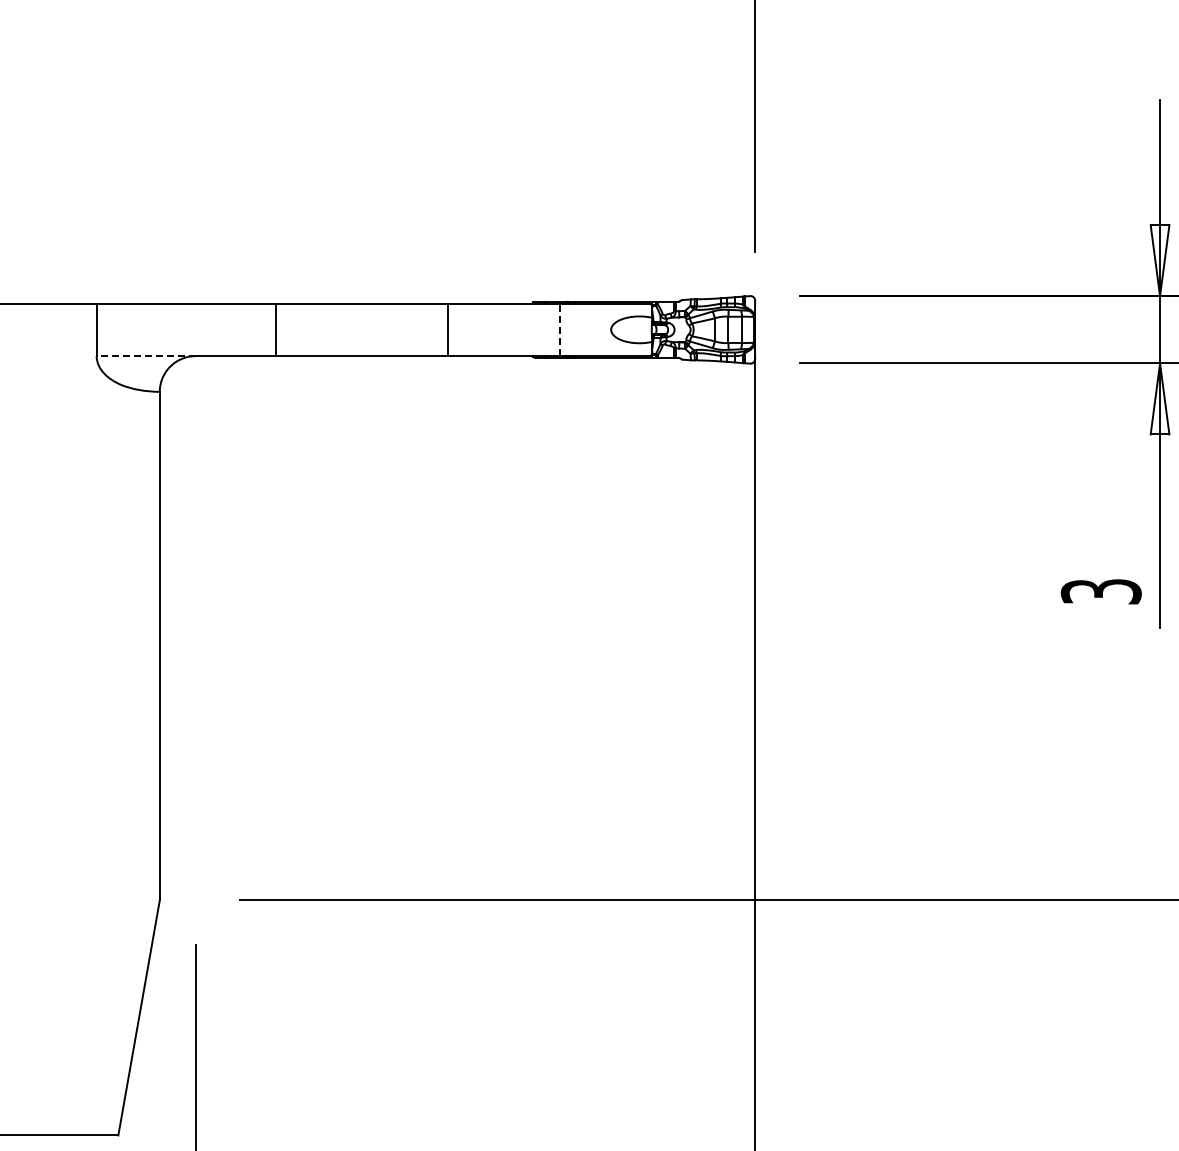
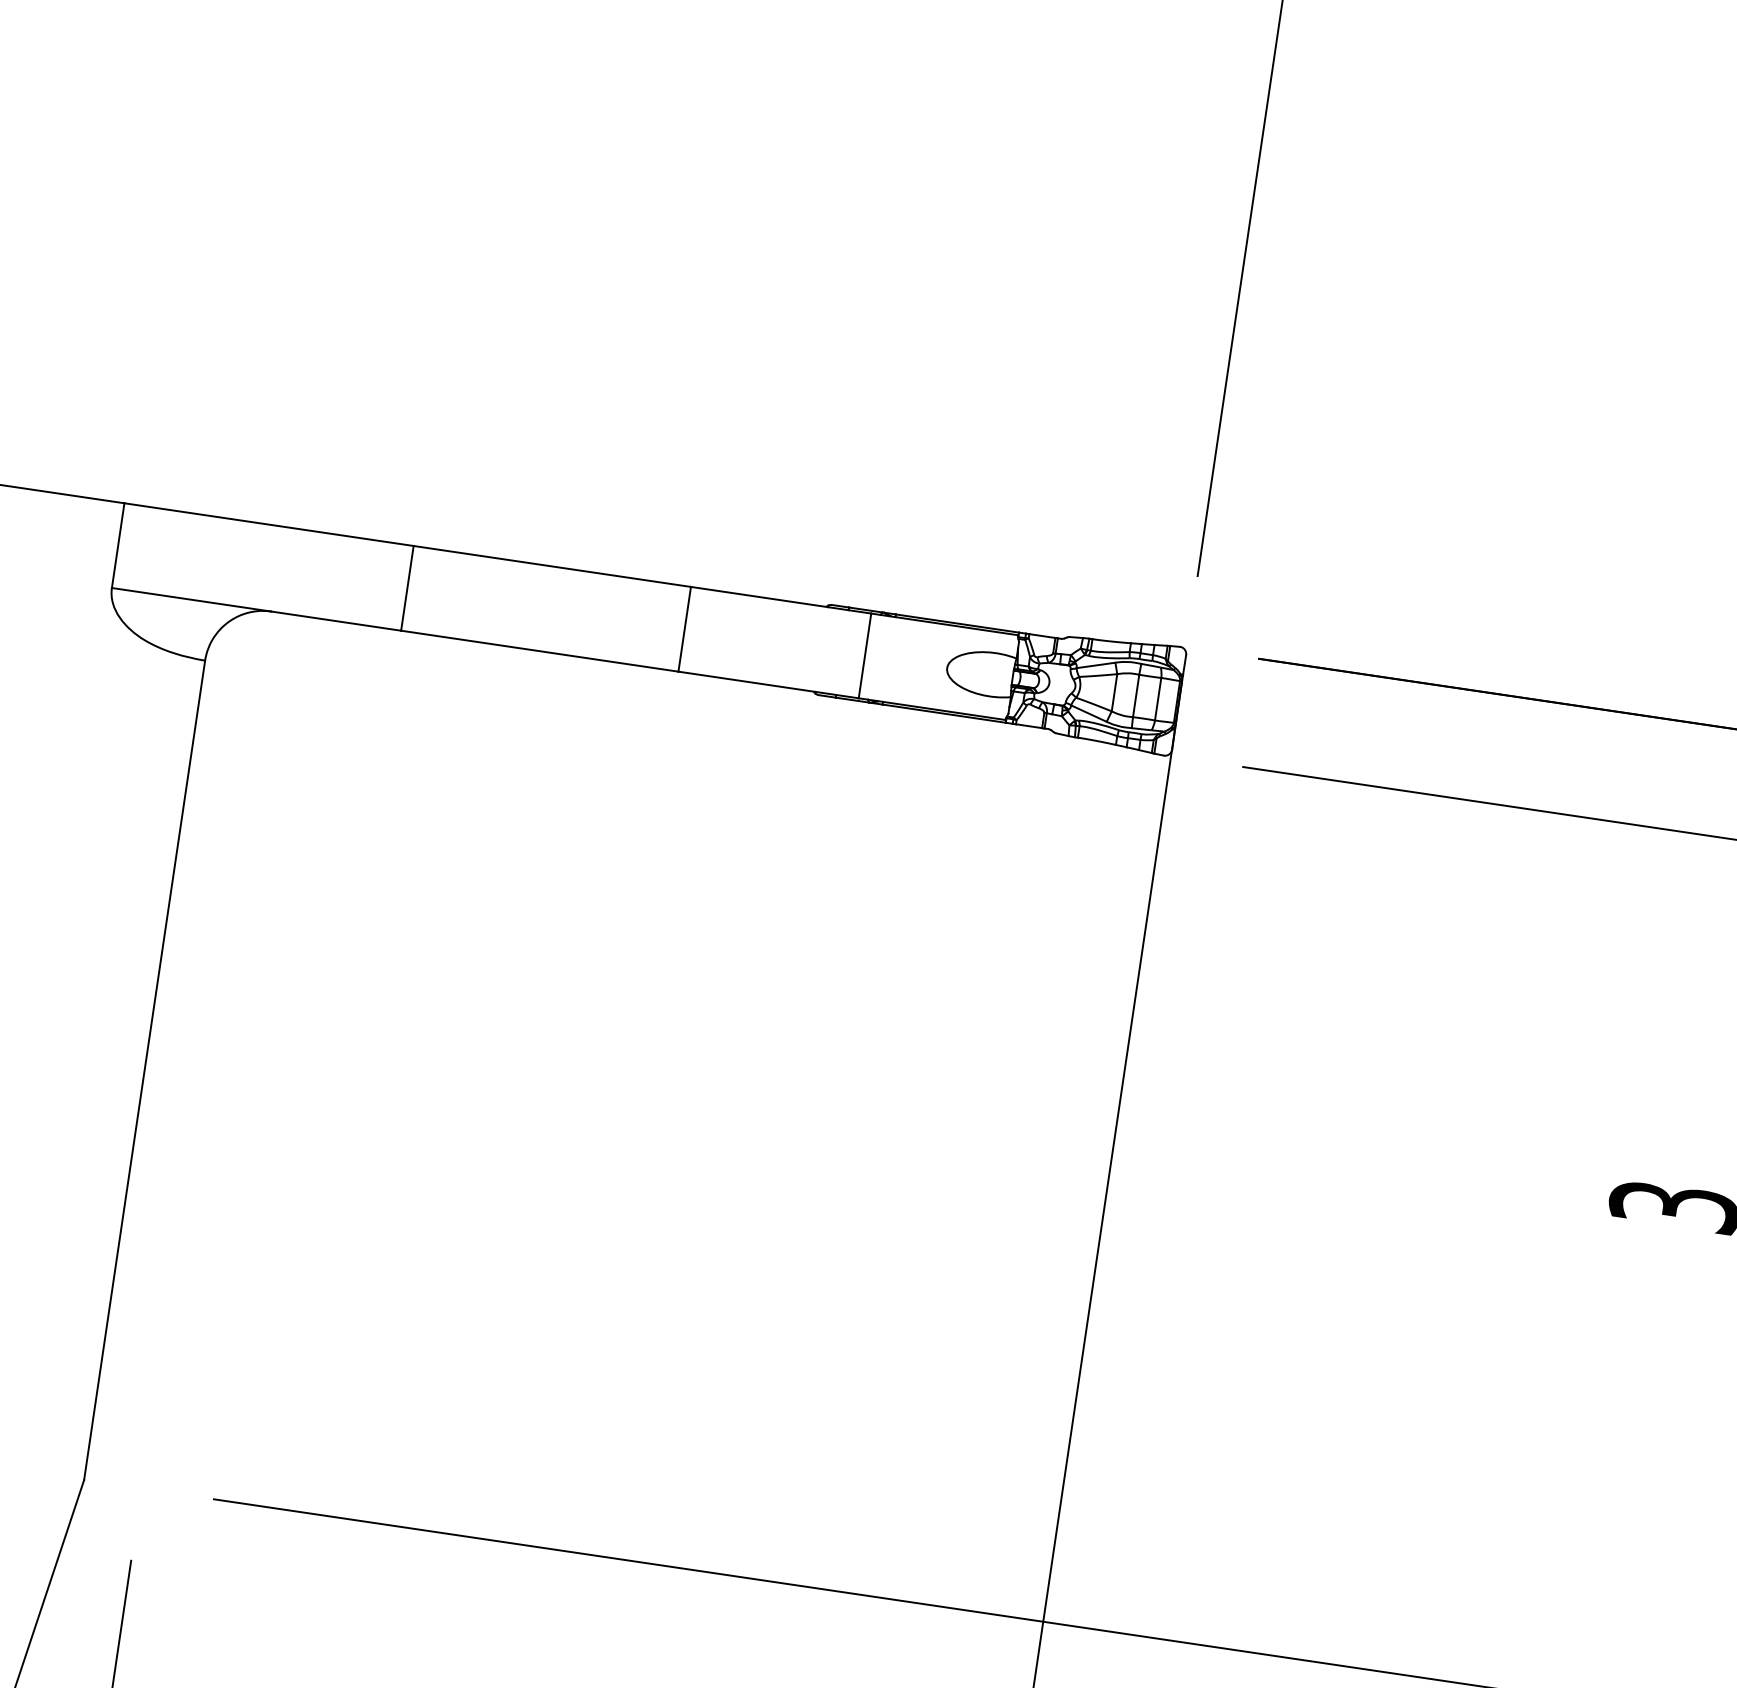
line: (560, 329) -> (865, 655), dashed -> solid
line: (145, 356) -> (190, 600), dashed -> solid

